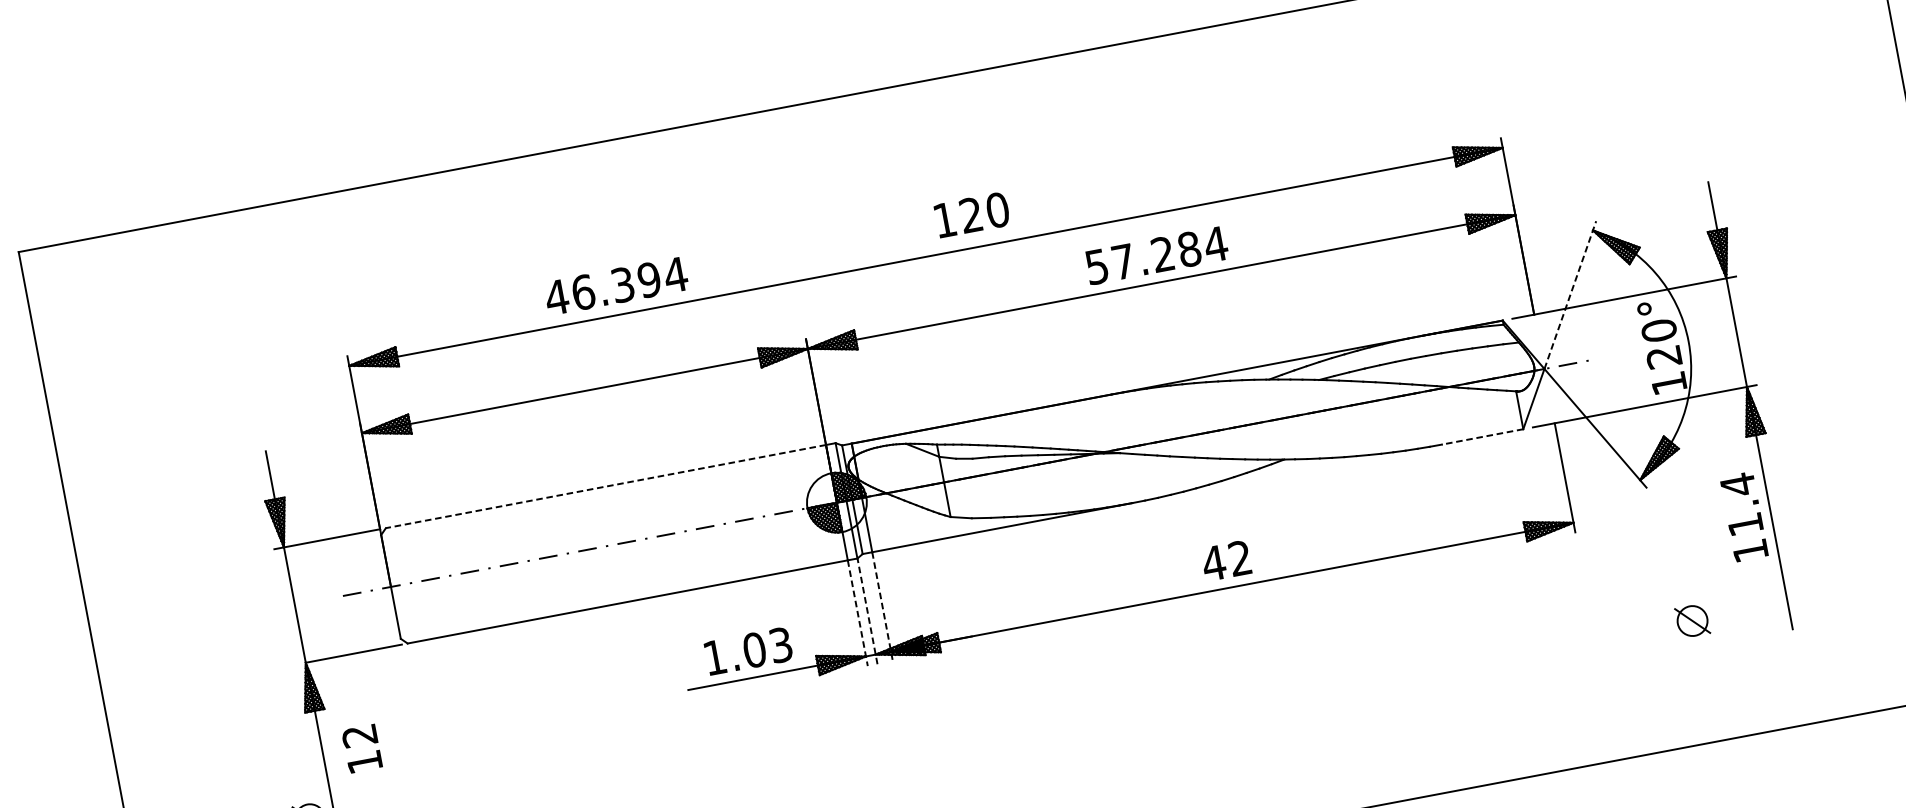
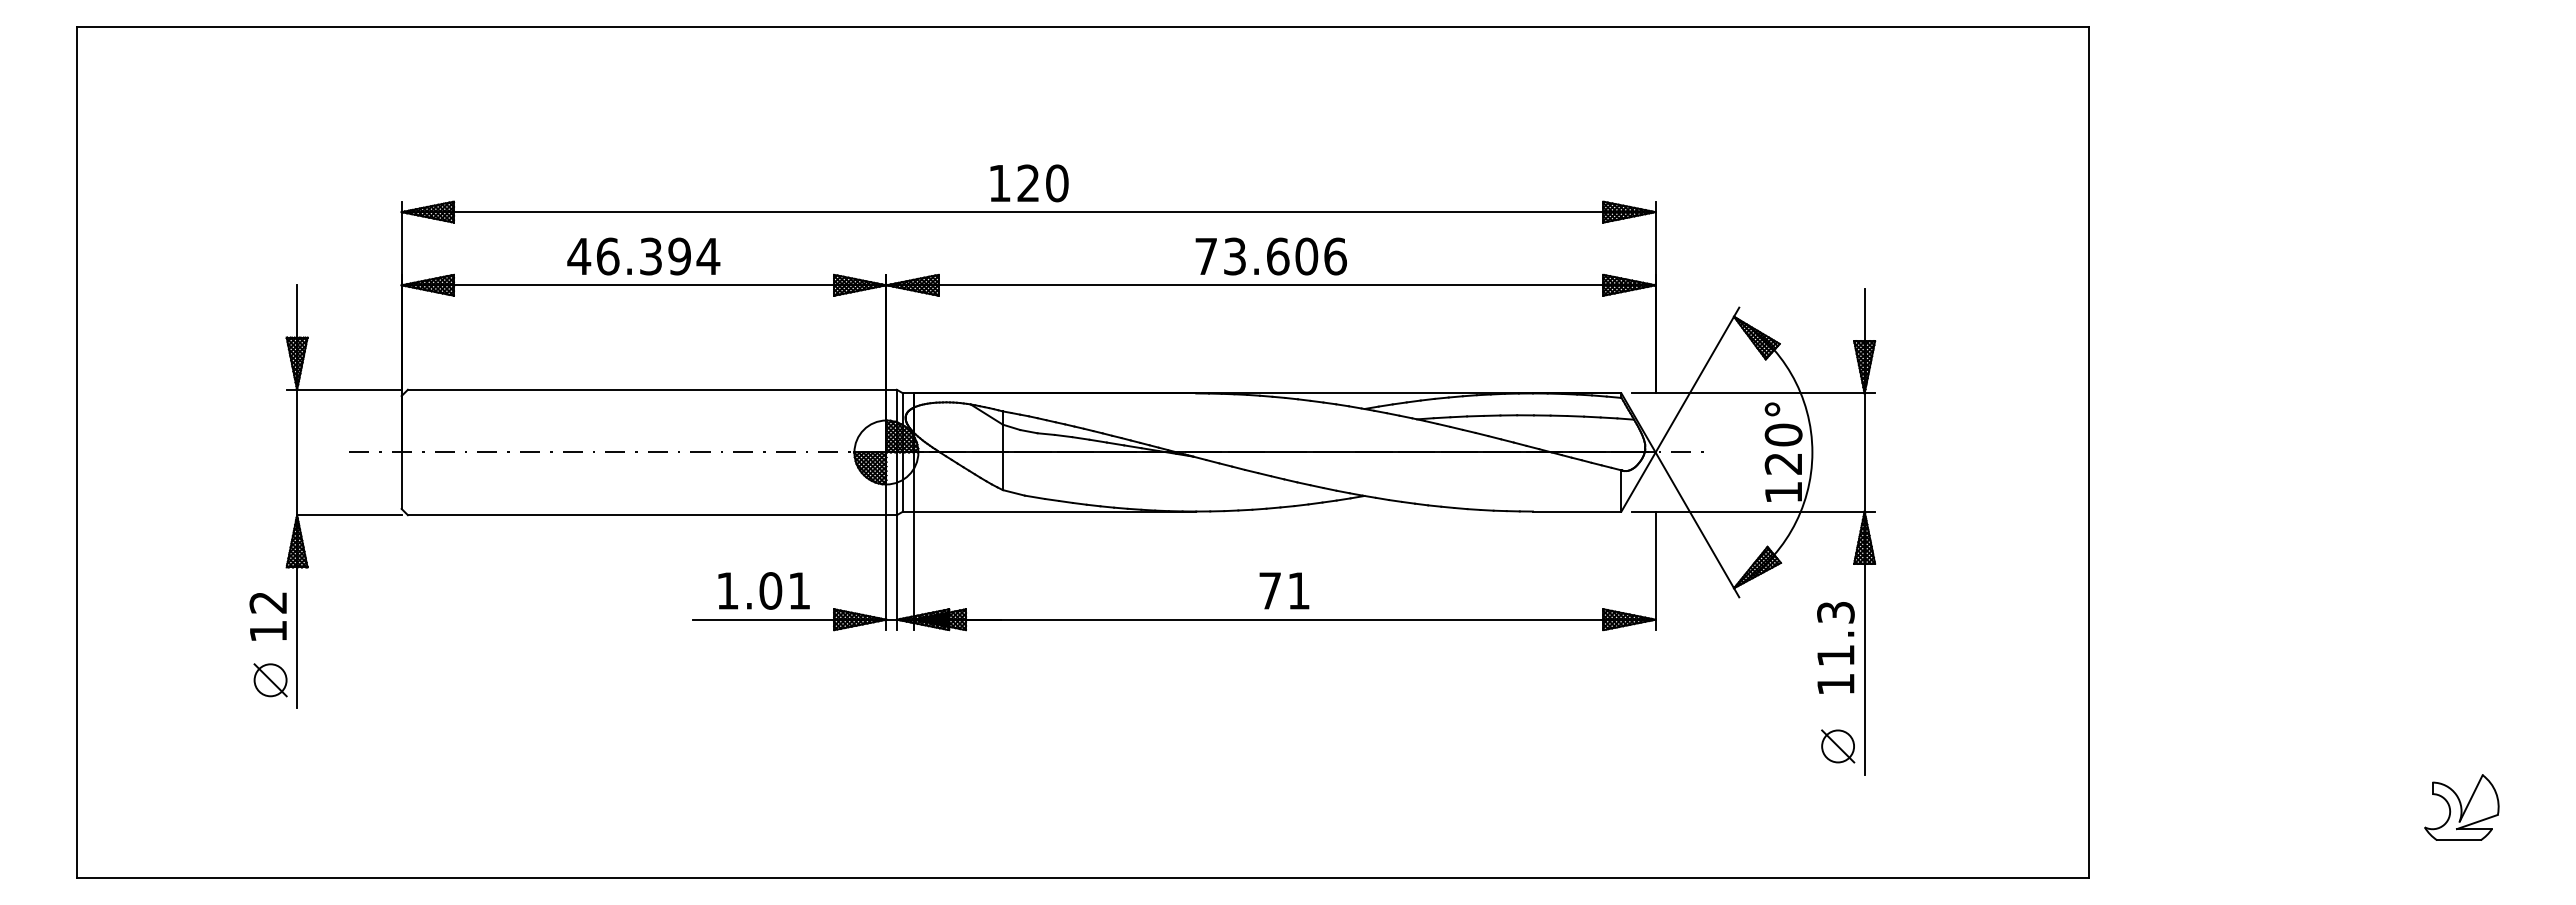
text: (972, 215) -> (1029, 183), moved
text: (1157, 255) -> (1271, 256), 57.284 -> 73.606
text: (616, 286) -> (643, 256), moved
line: (1570, 295) -> (1697, 380), dashed -> solid
line: (1481, 437) -> (1576, 511), dashed -> solid
text: (1737, 484) -> (1835, 612), 11.4 -> 11.3
line: (605, 486) -> (646, 389), dashed -> solid
text: (1226, 560) -> (1283, 590), 42 -> 71
line: (882, 607) -> (913, 571), dashed -> solid
line: (867, 611) -> (896, 572), dashed -> solid
line: (858, 613) -> (886, 573), dashed -> solid
part: (1692, 621) -> (1838, 746), moved
text: (780, 644) -> (799, 590), 1.03 -> 1.01
text: (361, 748) -> (267, 616), moved

